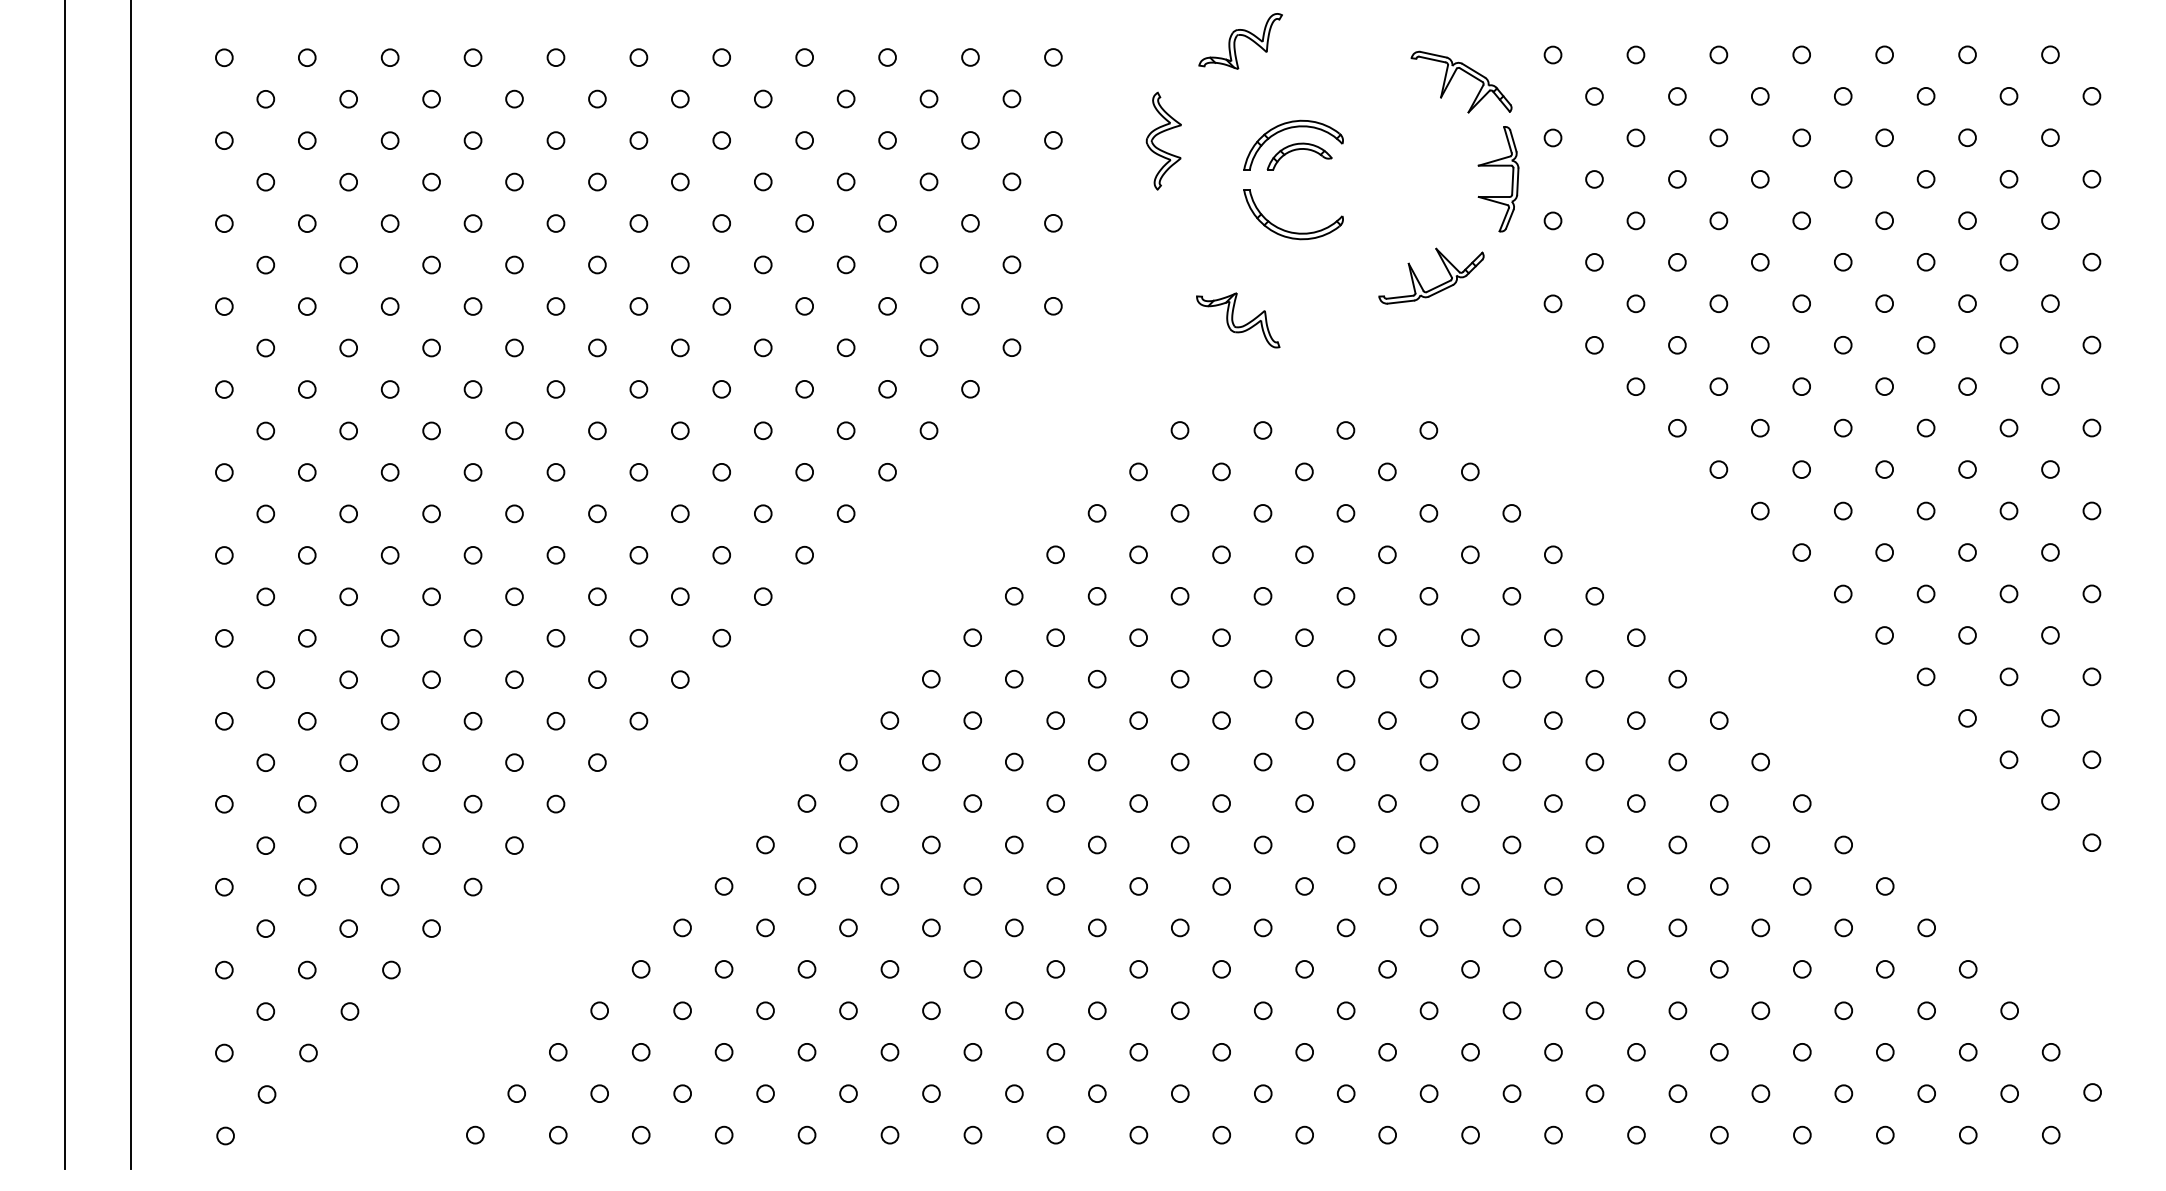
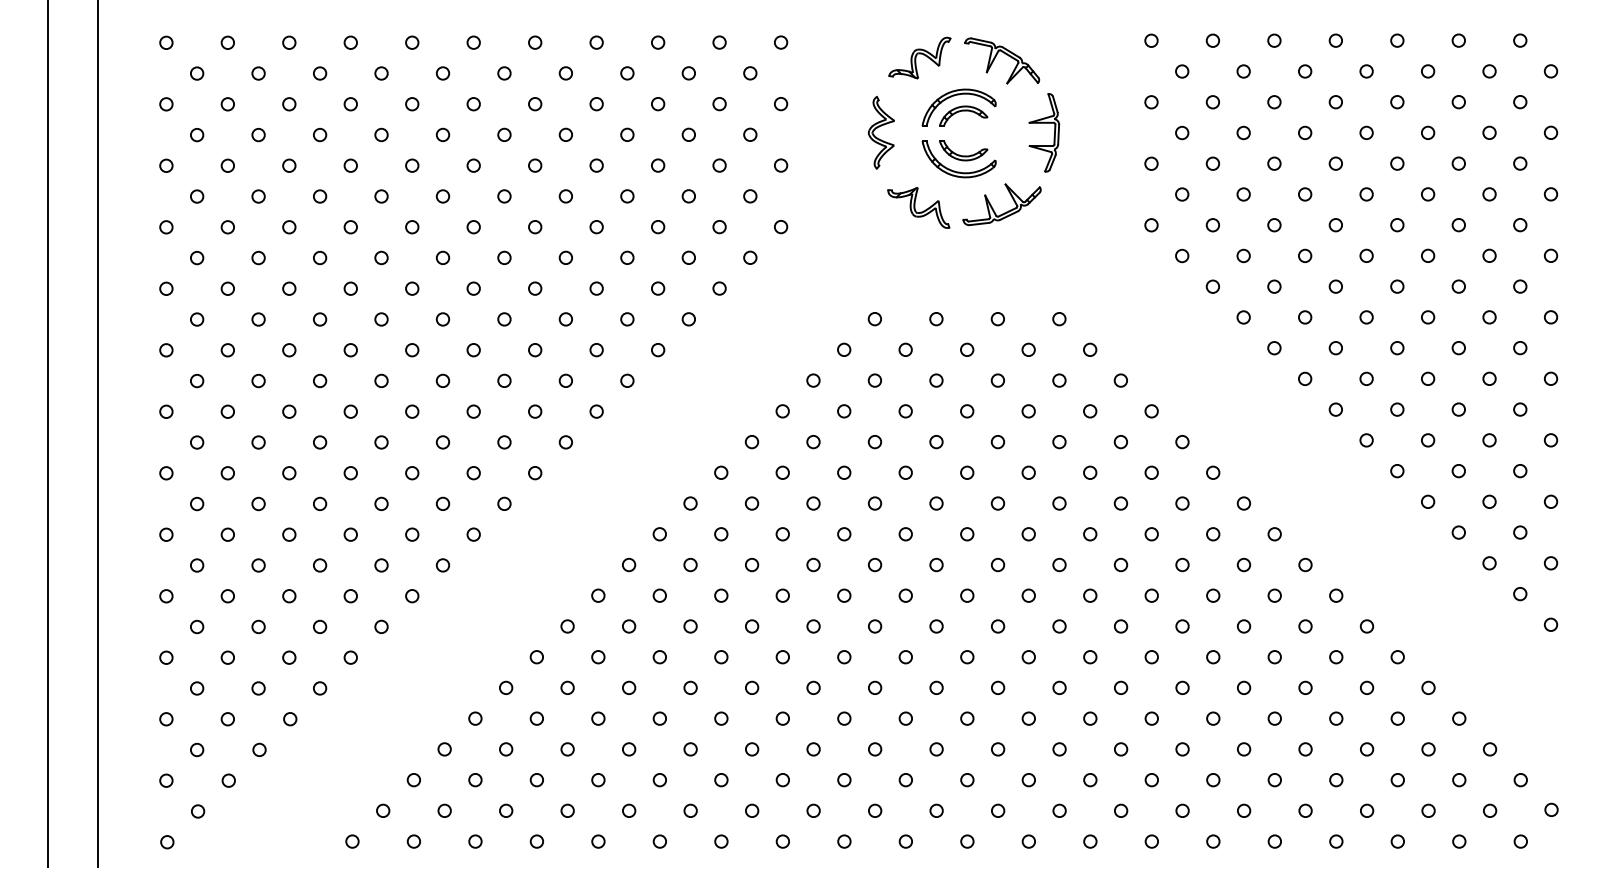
part: (1240, 41) -> (919, 58), moved
part: (1454, 75) -> (996, 55), moved
part: (1159, 134) -> (878, 127), moved
part: (1498, 166) -> (1044, 123), moved
part: (1298, 209) -> (962, 155), added
part: (1437, 285) -> (1006, 211), moved
part: (1238, 320) -> (919, 207), moved

